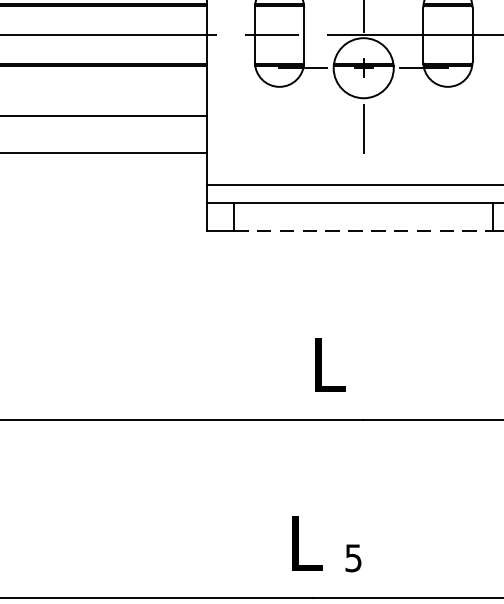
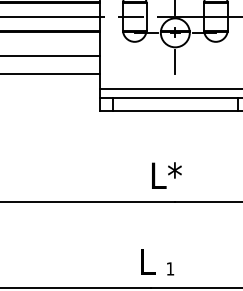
line: (364, 231) -> (175, 111), dashed -> solid
text: (345, 364) -> (166, 175), L -> L*
text: (353, 557) -> (170, 268), 5 -> 1

